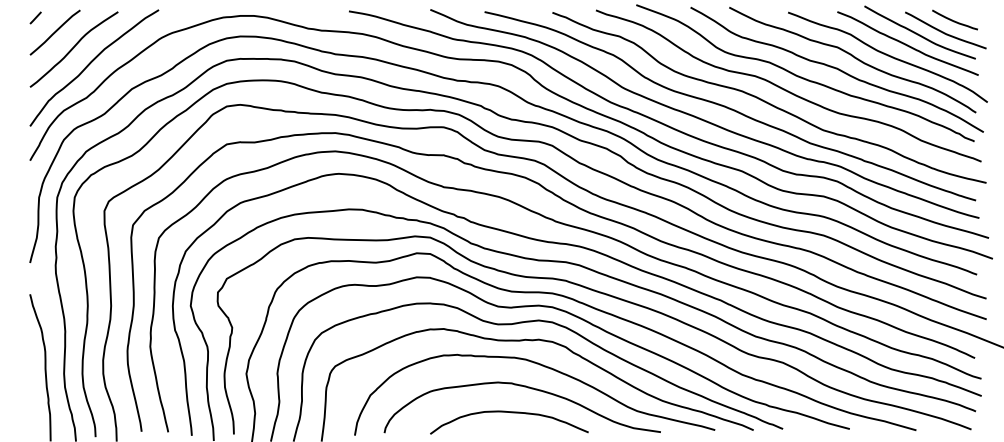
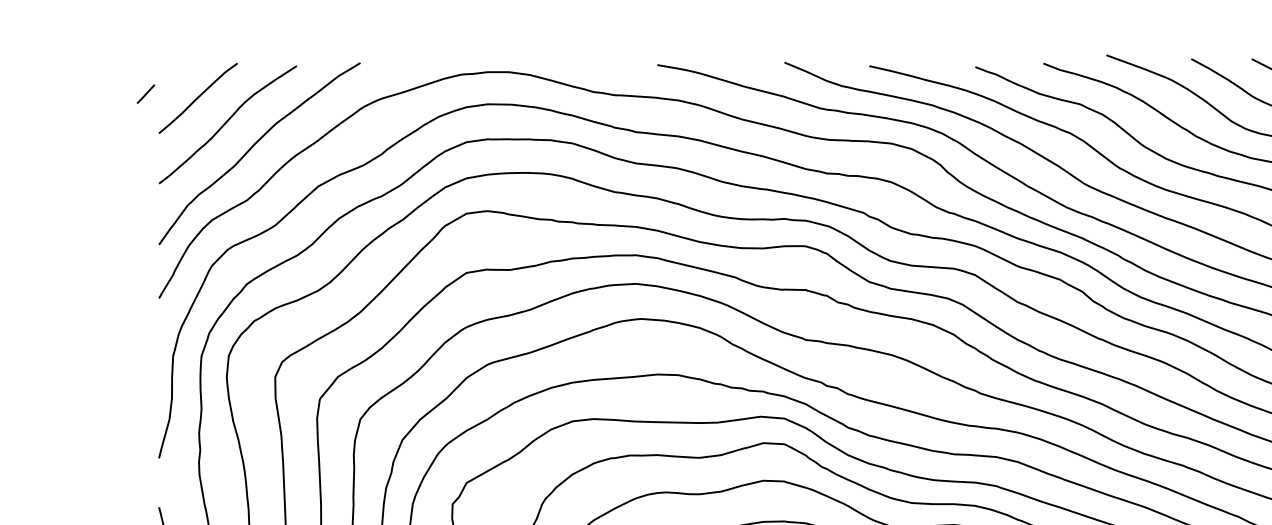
line: (35, 17) -> (145, 93), moved

